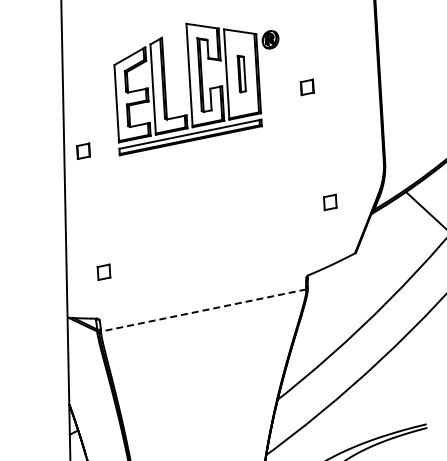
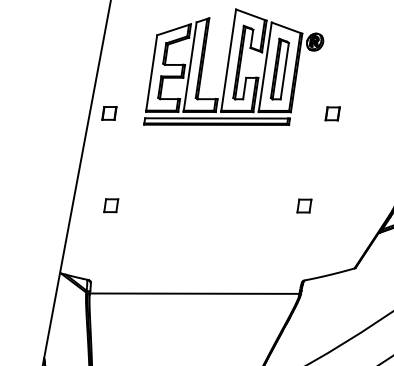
part: (241, 73) -> (279, 69), size x1.67
part: (306, 87) -> (331, 113), moved
part: (330, 202) -> (304, 206), moved
part: (103, 271) -> (110, 204), moved
line: (203, 310) -> (194, 293), dashed -> solid

